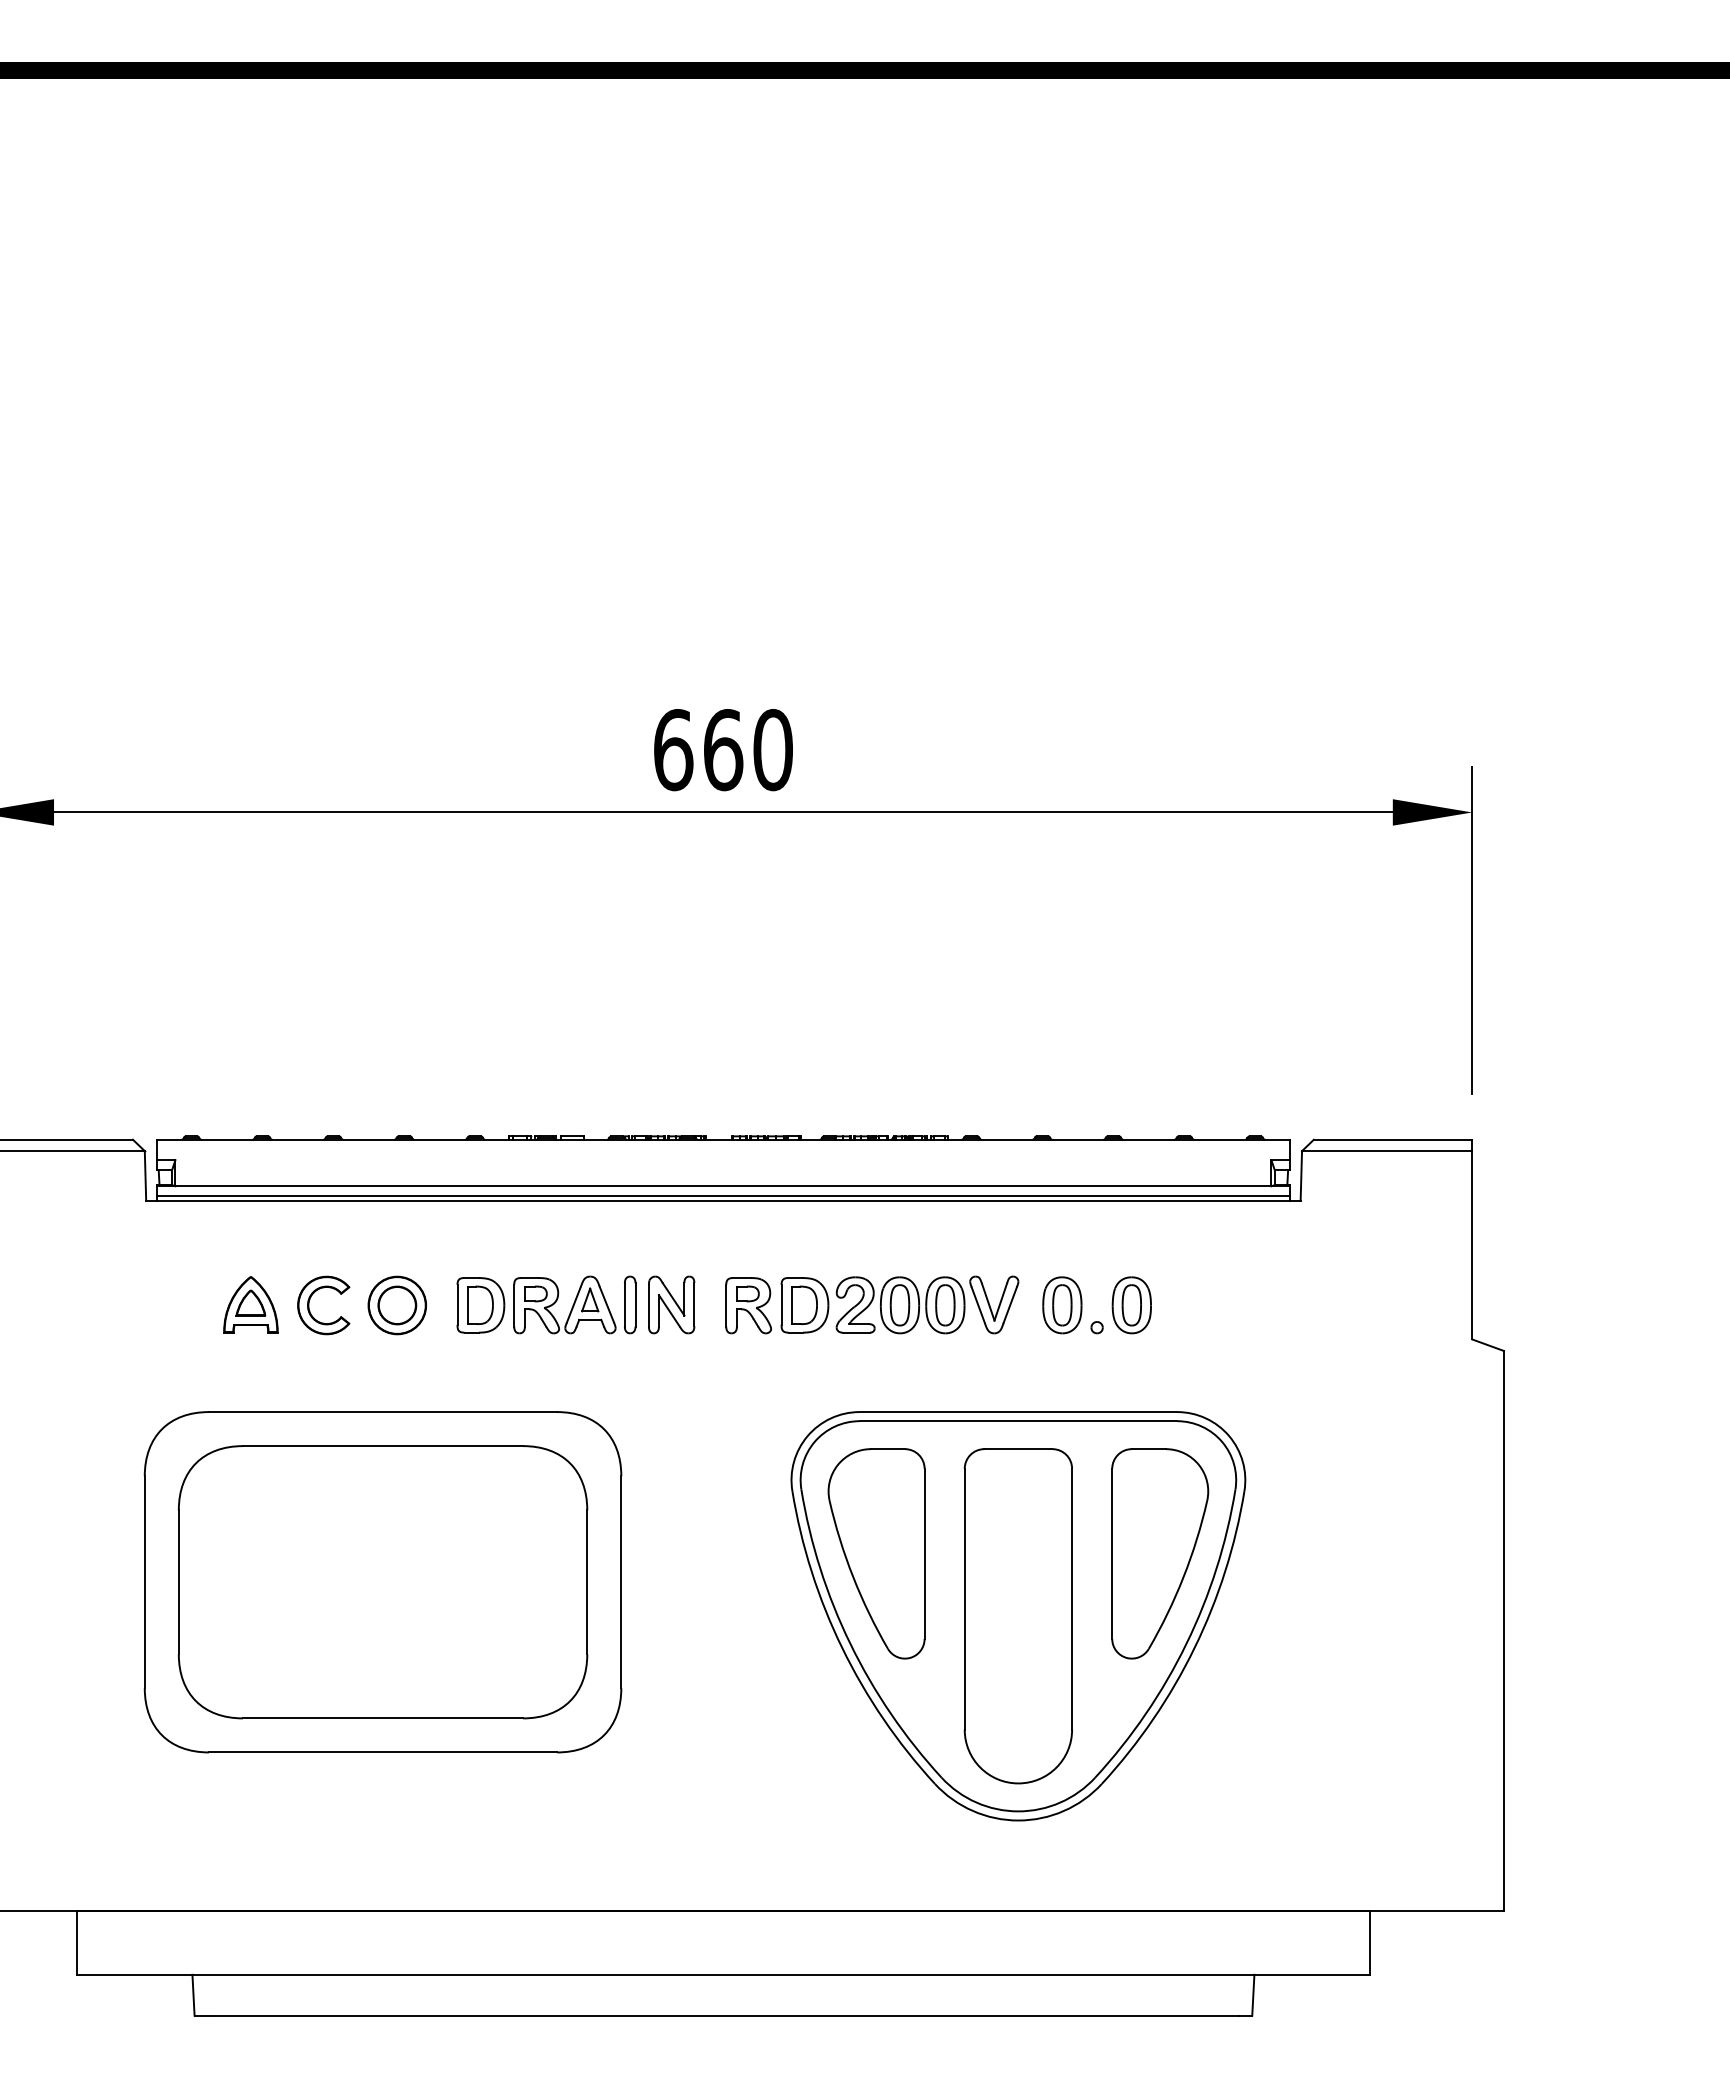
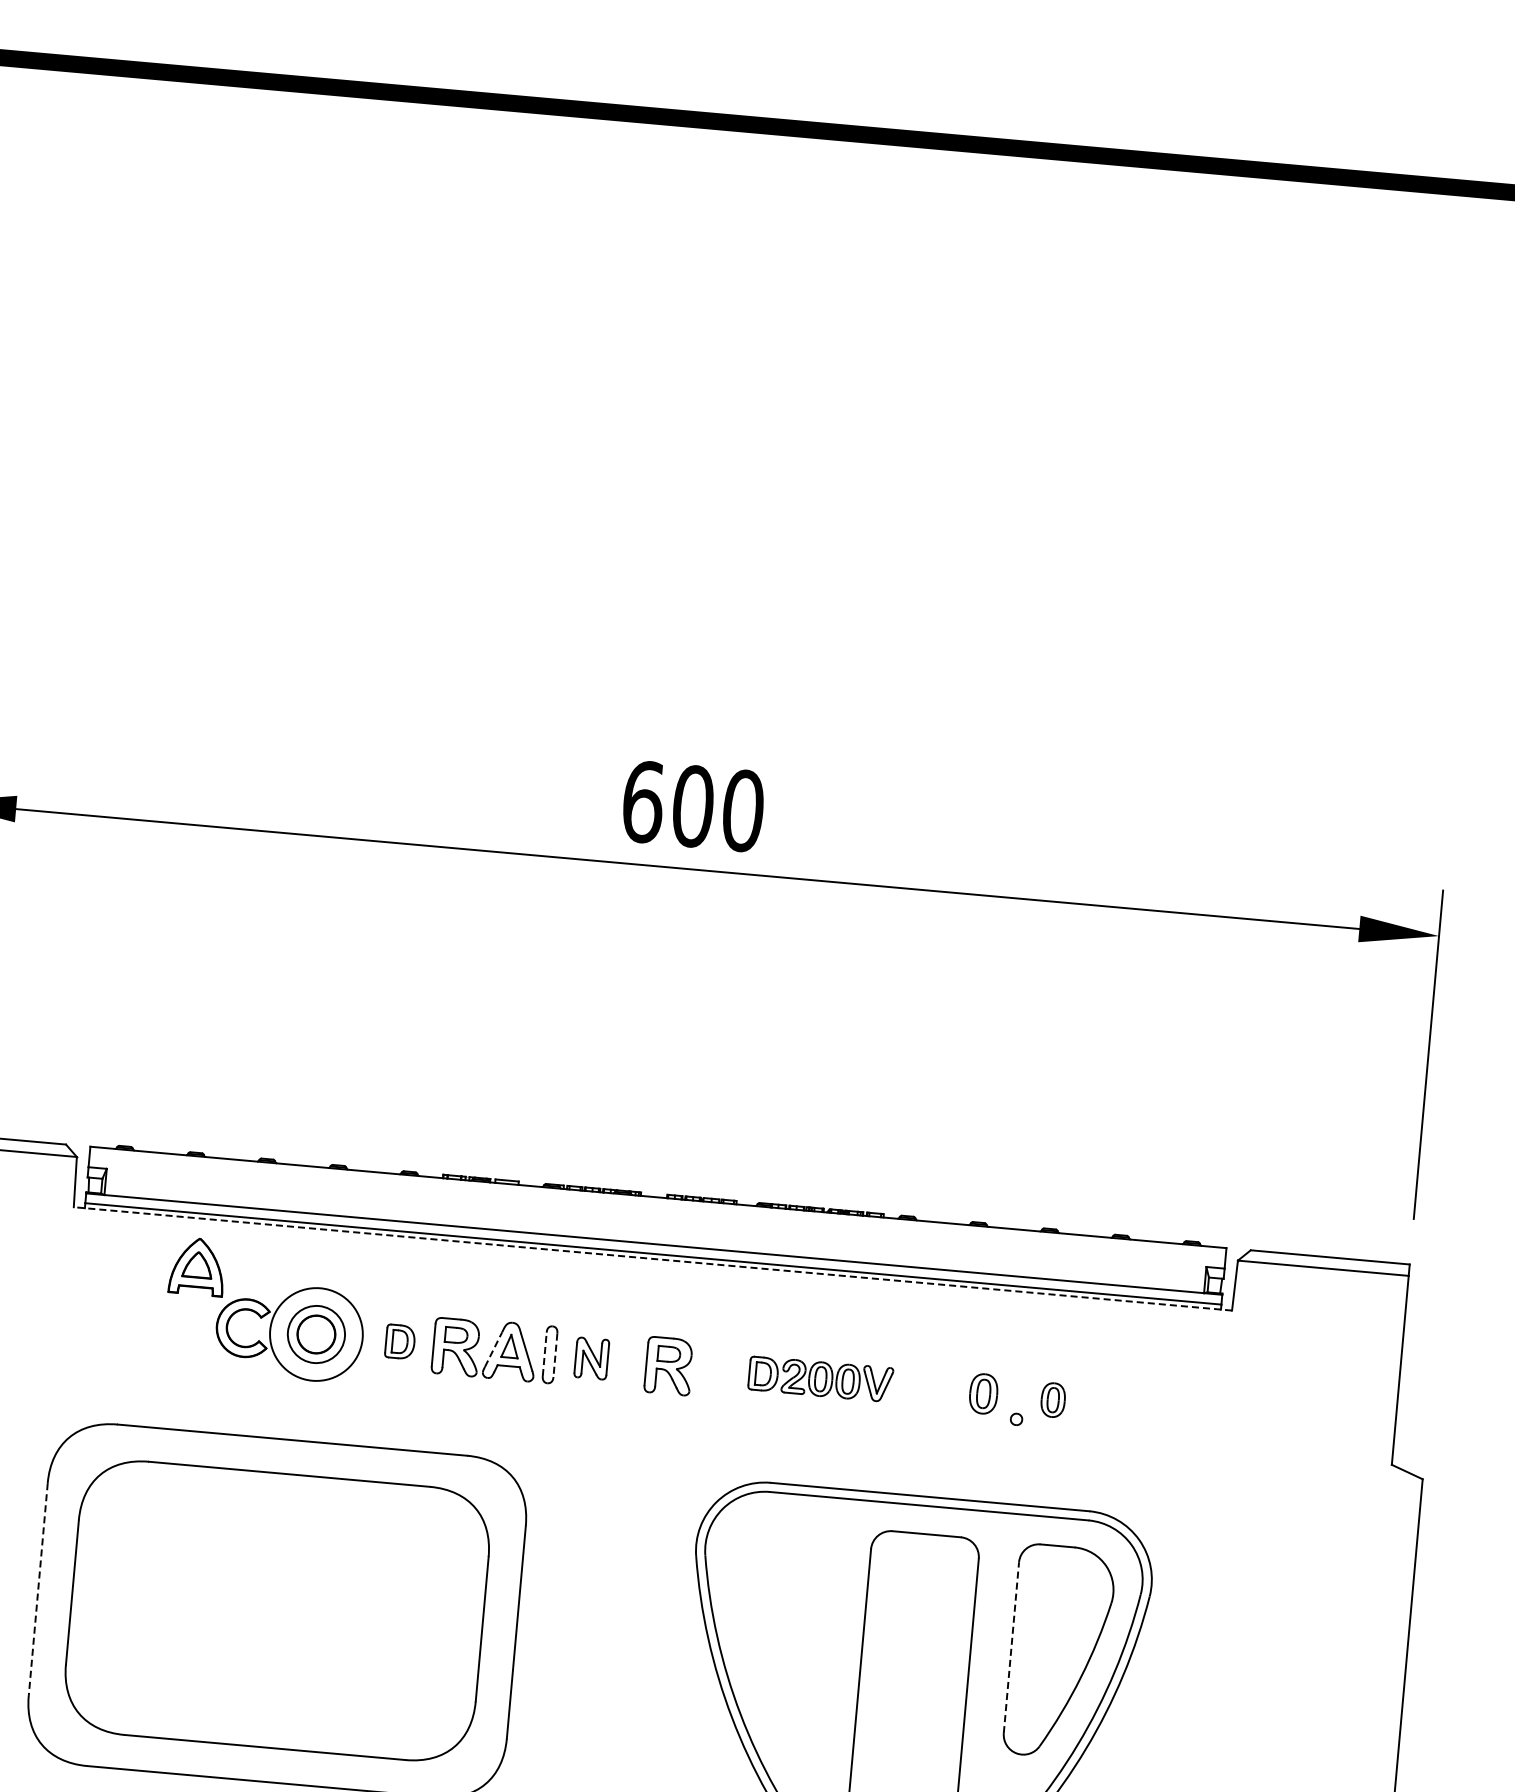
text: (723, 750) -> (693, 806), 660 -> 600
line: (722, 1201) -> (651, 1259), solid -> dashed
part: (250, 1304) -> (197, 1266), moved
line: (574, 1304) -> (494, 1349), solid -> dashed
line: (624, 1304) -> (544, 1353), solid -> dashed
line: (635, 1304) -> (555, 1354), solid -> dashed
part: (671, 1304) -> (591, 1358), size x0.7
part: (899, 1304) -> (820, 1378), size x0.6
circle: (397, 1305) -> (316, 1334), size x1.6
part: (480, 1305) -> (399, 1341), size x0.6
part: (1062, 1305) -> (983, 1394), size x0.7
part: (1131, 1305) -> (1053, 1400), size x0.6
part: (876, 1553) -> (774, 1626), removed
line: (1112, 1553) -> (1011, 1647), solid -> dashed
line: (144, 1582) -> (37, 1589), solid -> dashed

